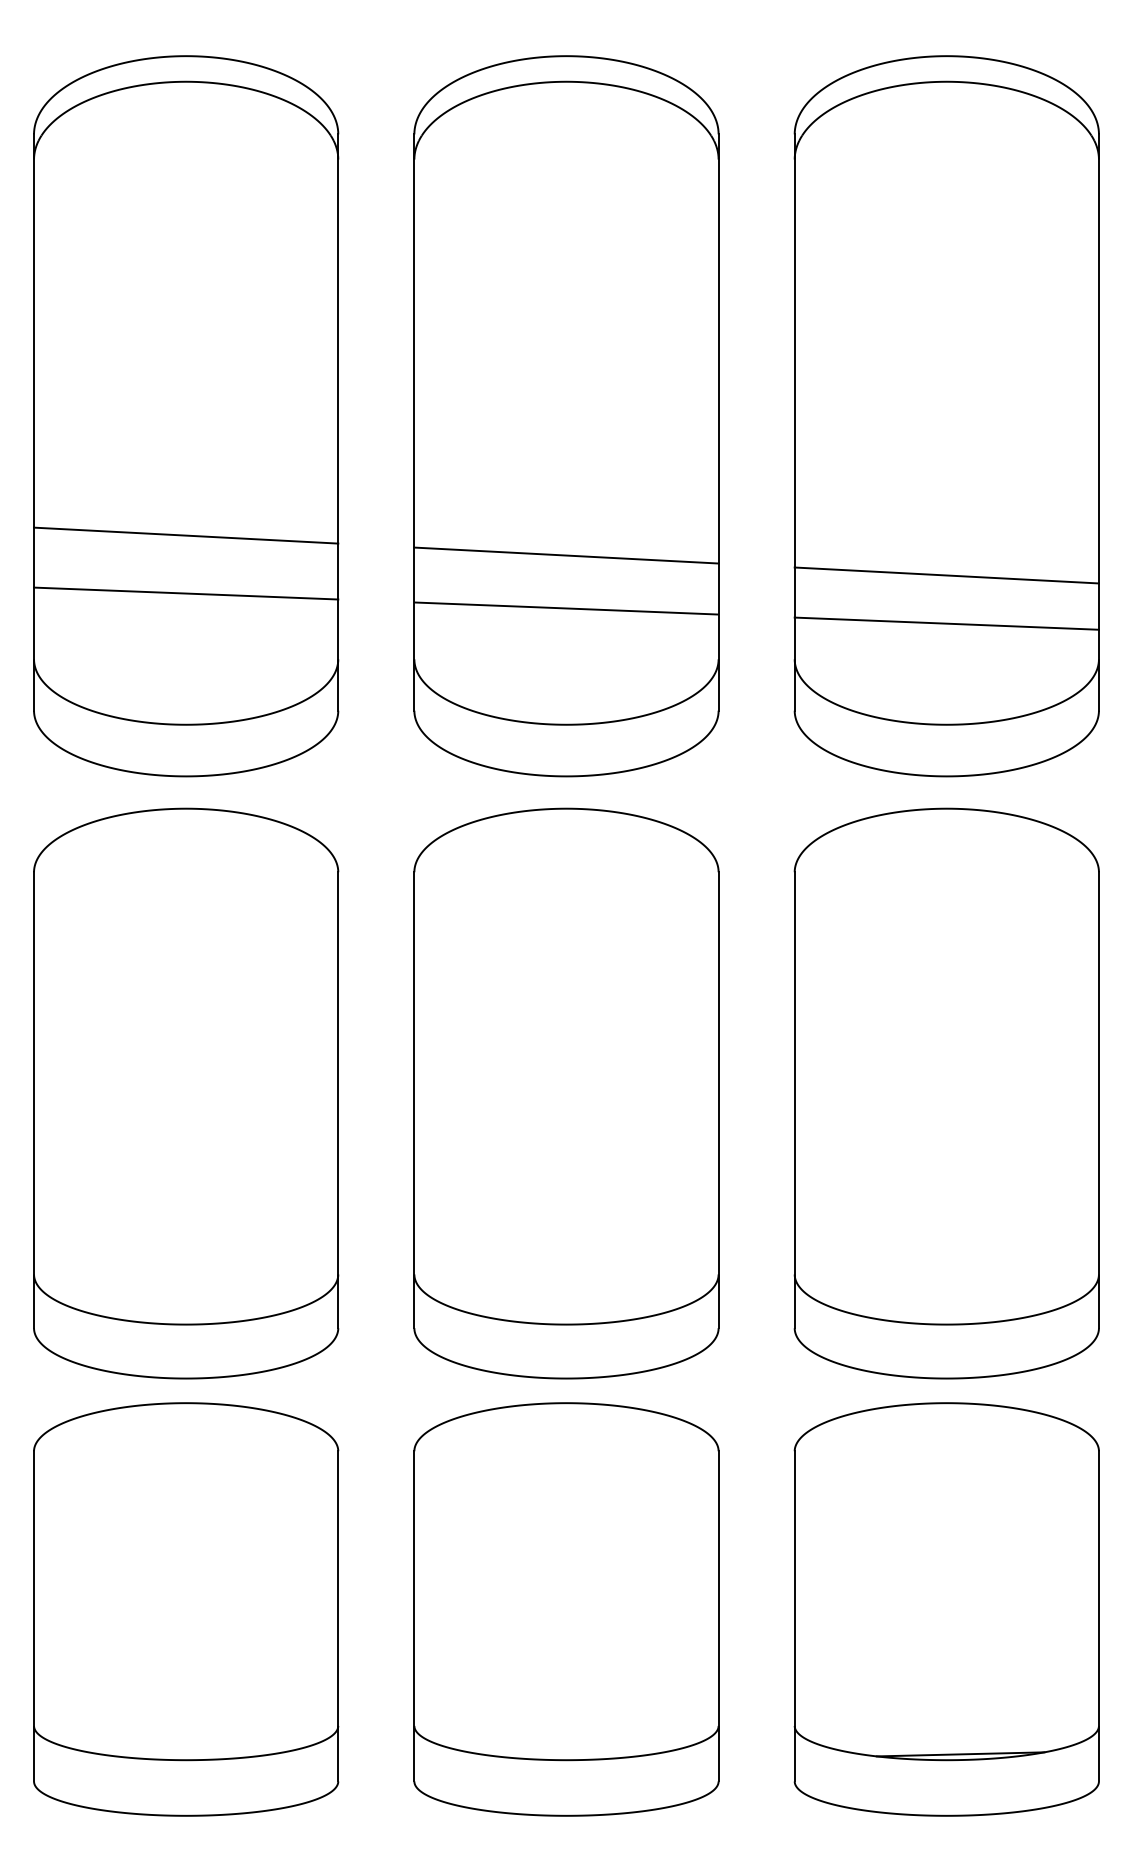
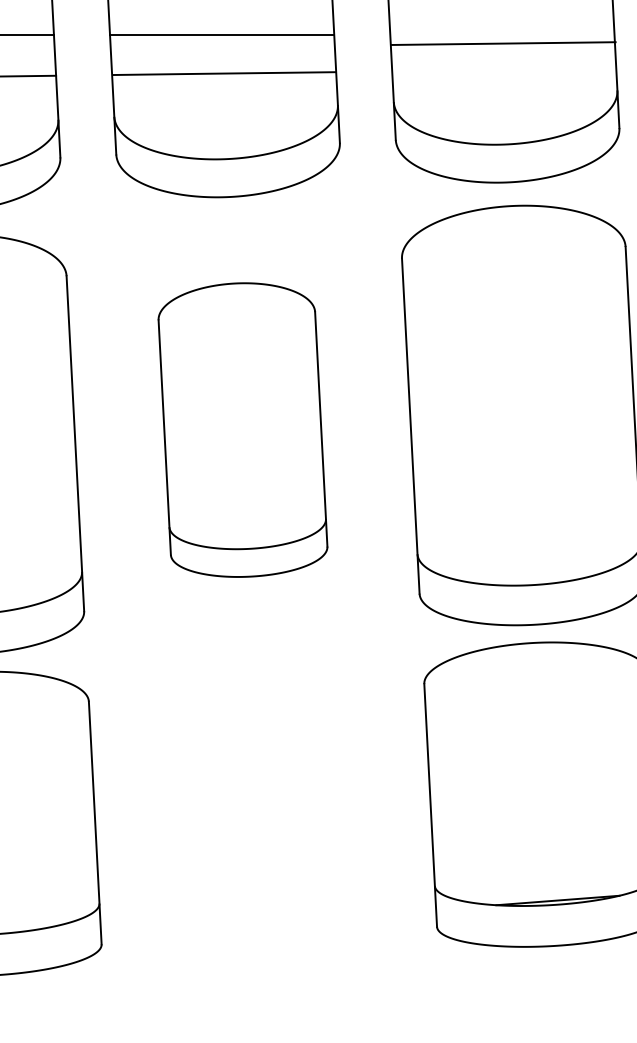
line: (946, 575) -> (502, 34), removed
line: (946, 623) -> (503, 43), moved
part: (566, 1093) -> (242, 430), size x0.7
part: (566, 1609) -> (262, 809), removed

